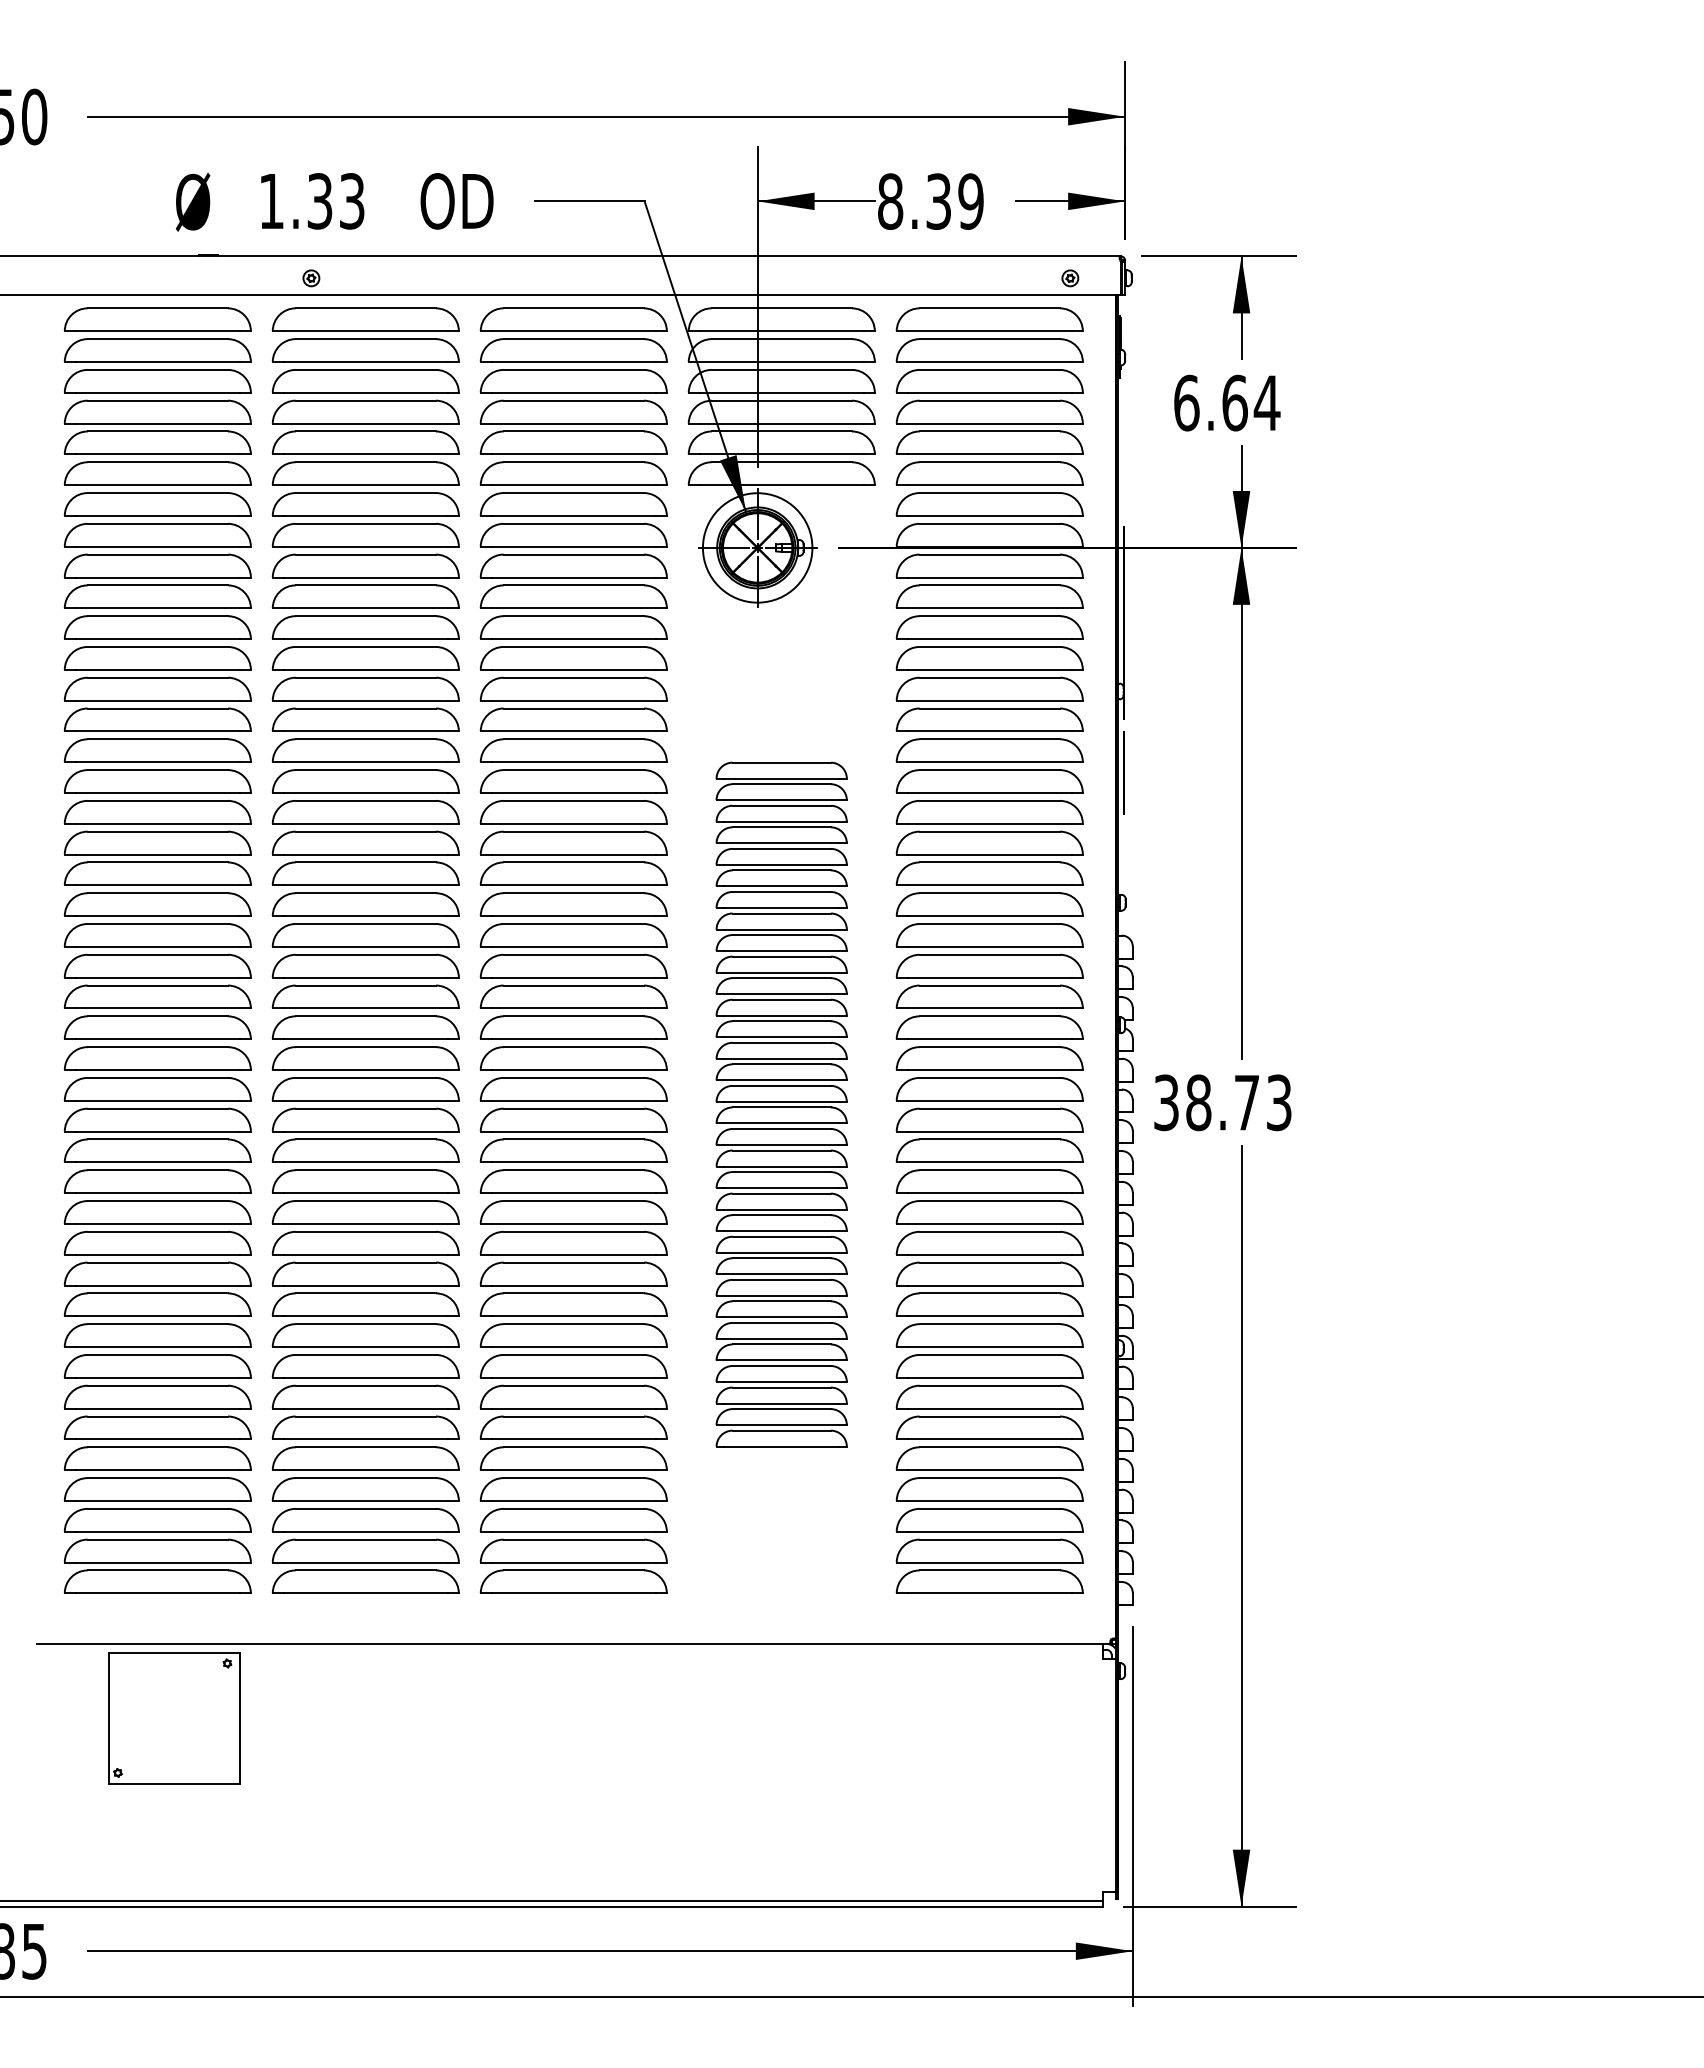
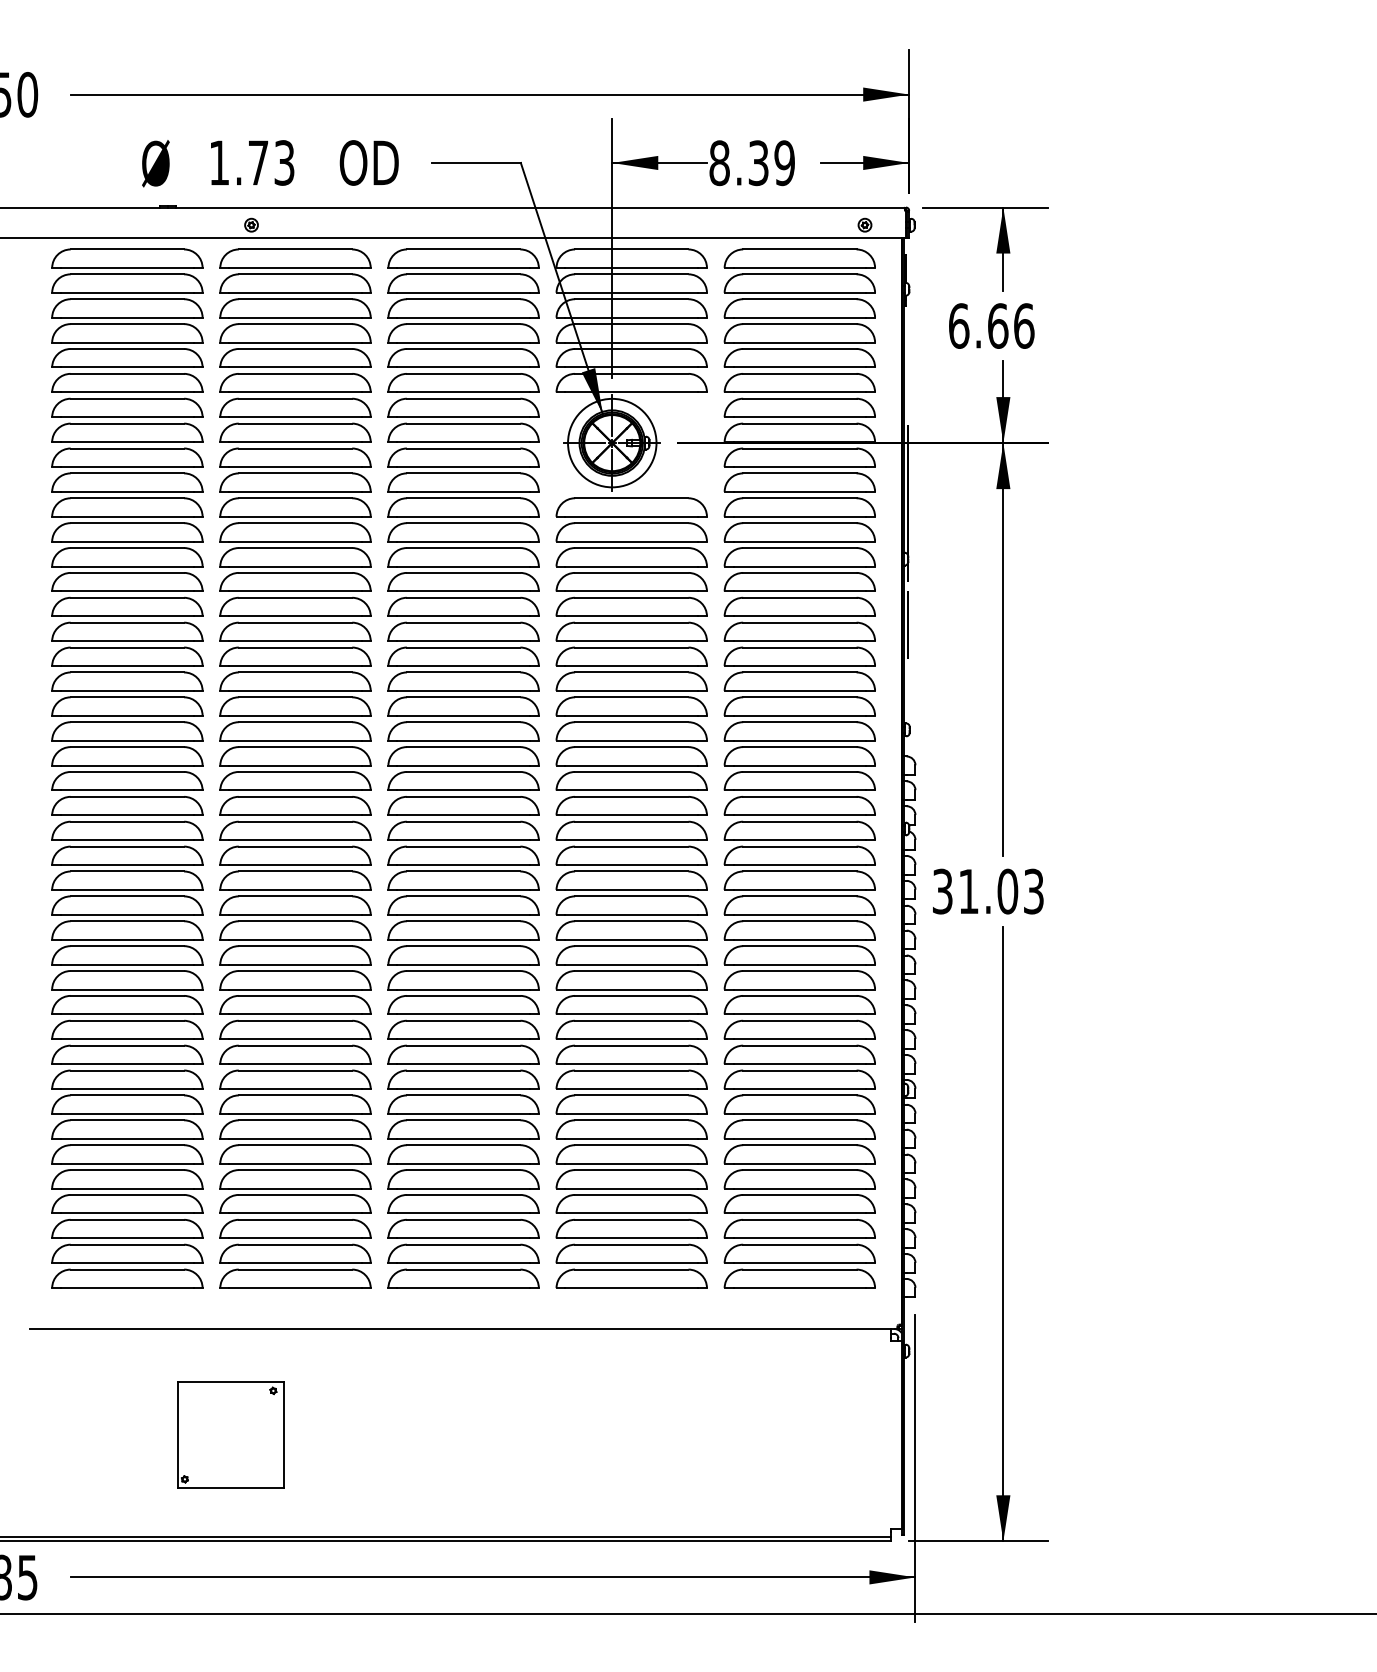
text: (319, 201) -> (258, 163), 1.33 -> 1.73
text: (1266, 402) -> (1023, 325), 6.64 -> 6.66
text: (1222, 1102) -> (987, 891), 38.73 -> 31.03
part: (781, 1104) -> (631, 892), size x1.43
part: (174, 1718) -> (230, 1435), moved

